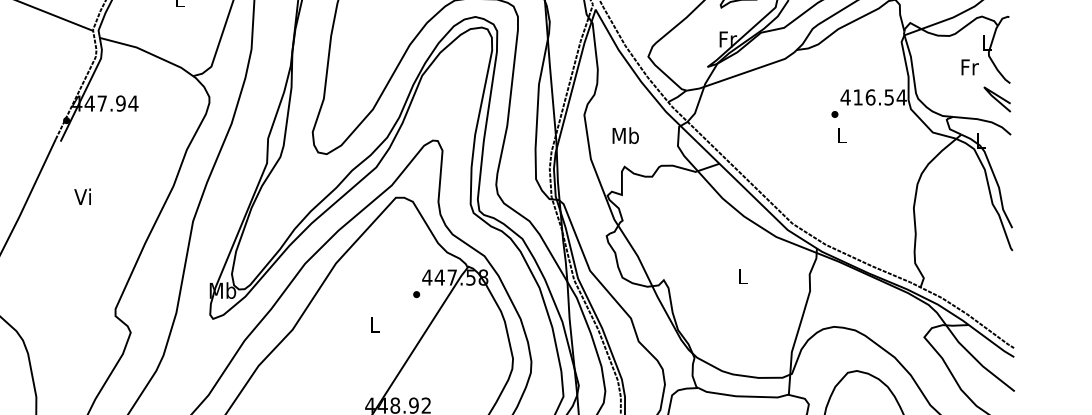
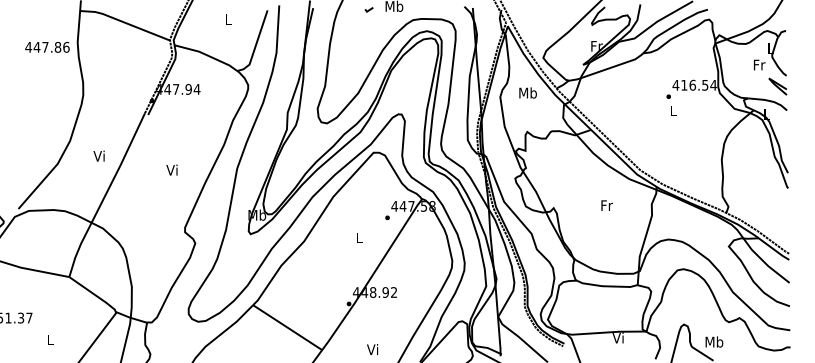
text: (624, 134) -> (527, 92), moved
text: (81, 195) -> (171, 169), moved
text: (742, 276) -> (606, 205), L -> Fr

